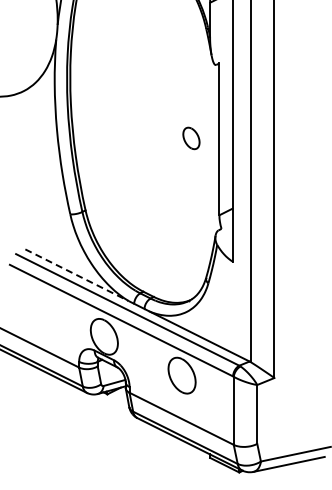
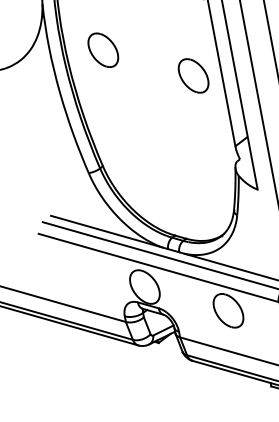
part: (107, 96) -> (103, 50), added
part: (191, 138) -> (193, 76), size x1.67
line: (77, 275) -> (107, 231), dashed -> solid

